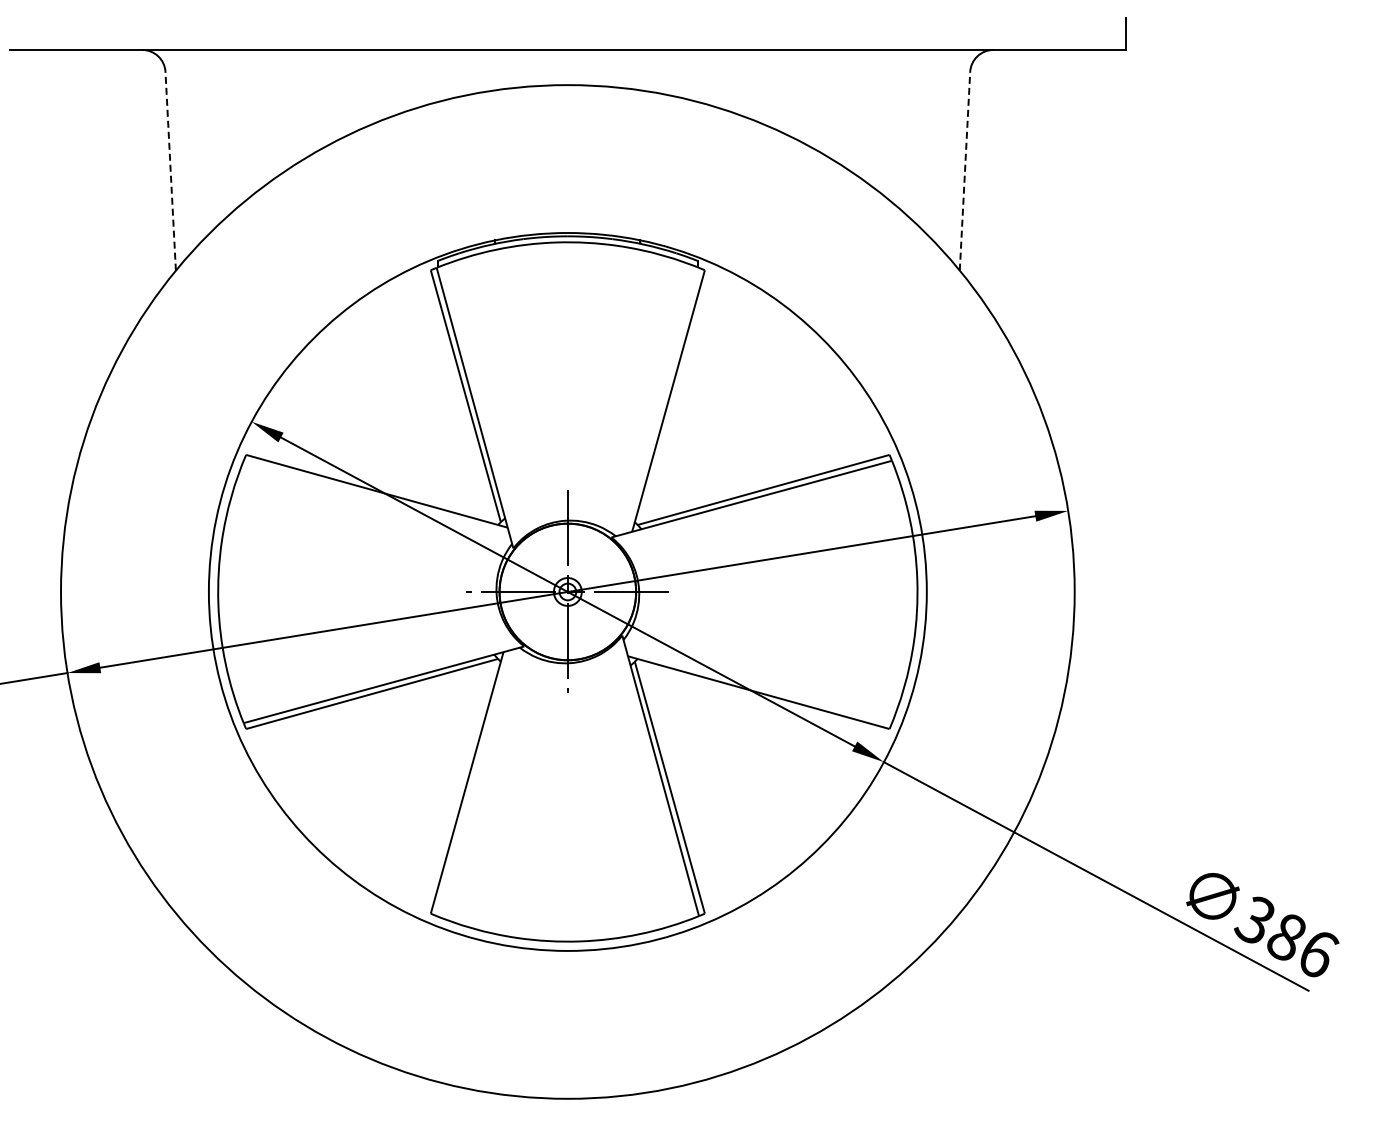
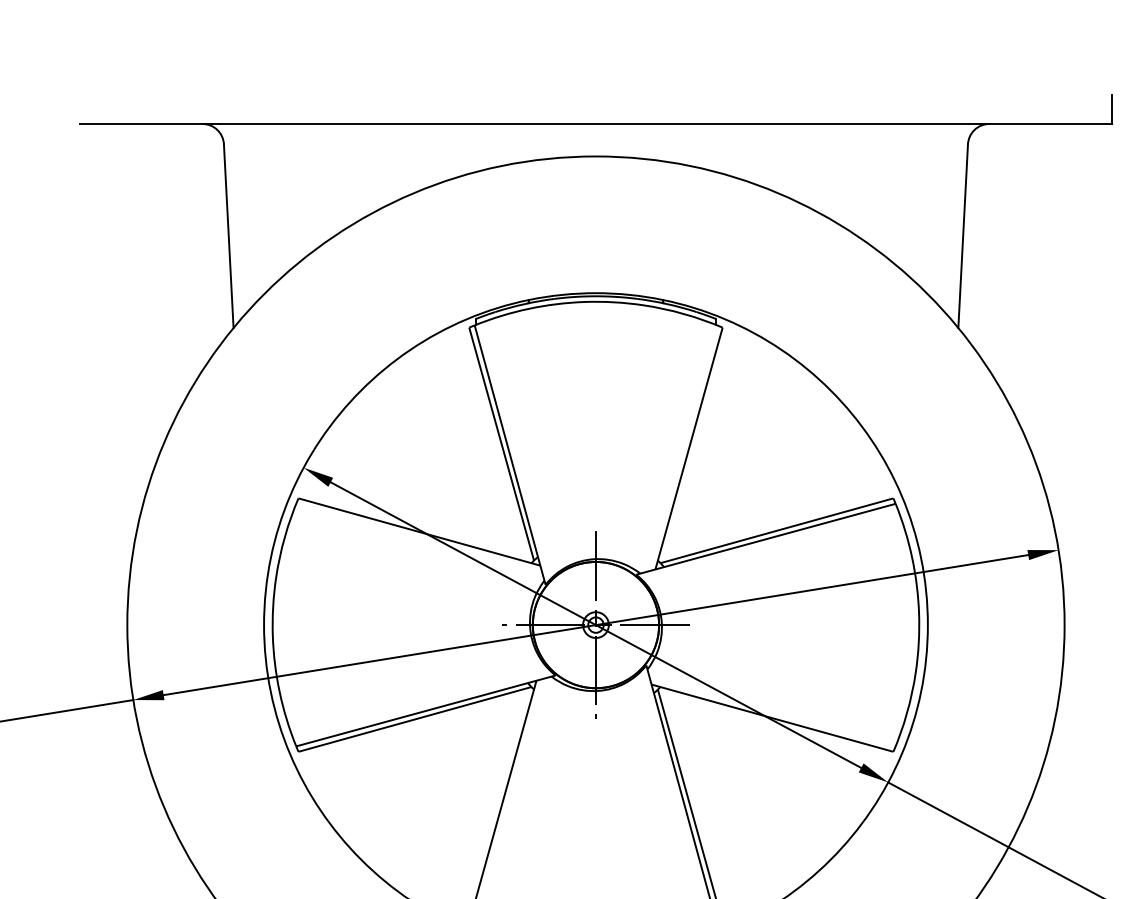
line: (170, 170) -> (228, 235), dashed -> solid
line: (965, 170) -> (963, 235), dashed -> solid

